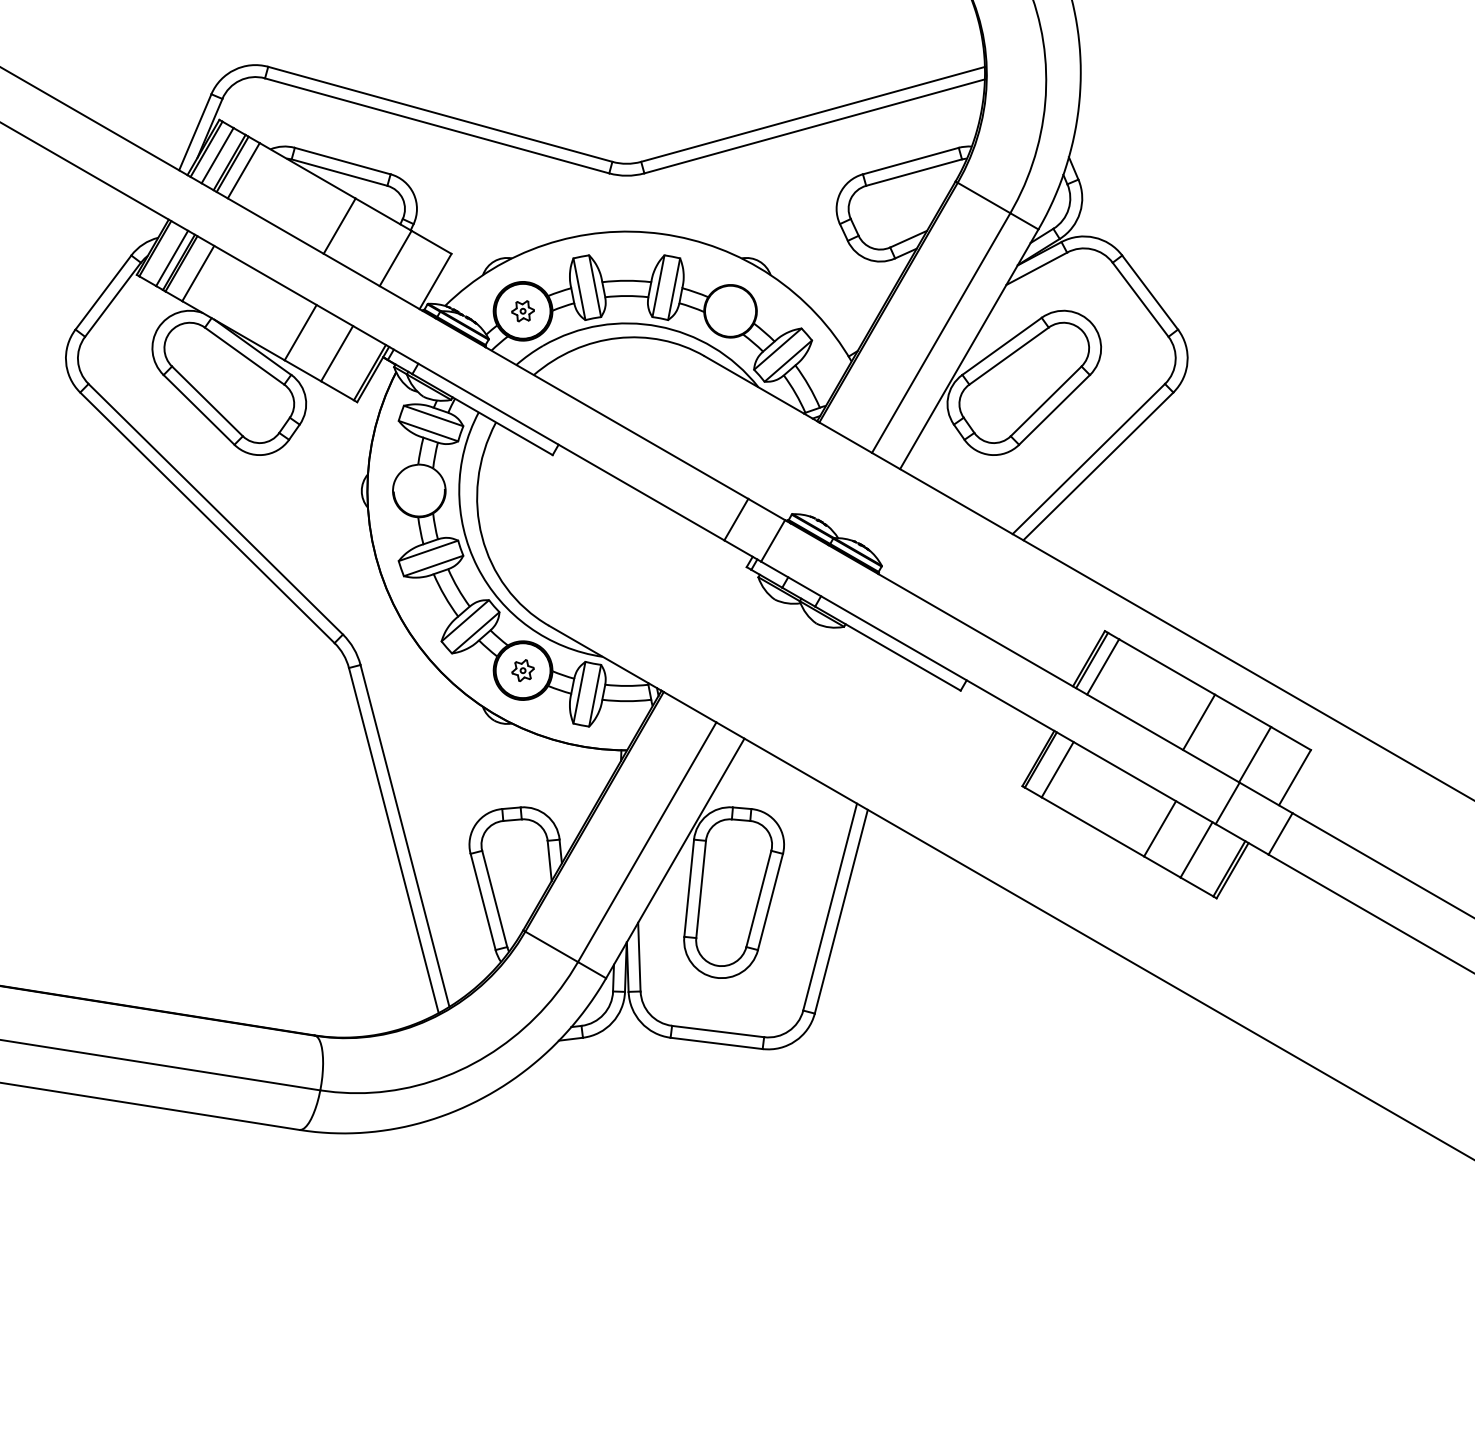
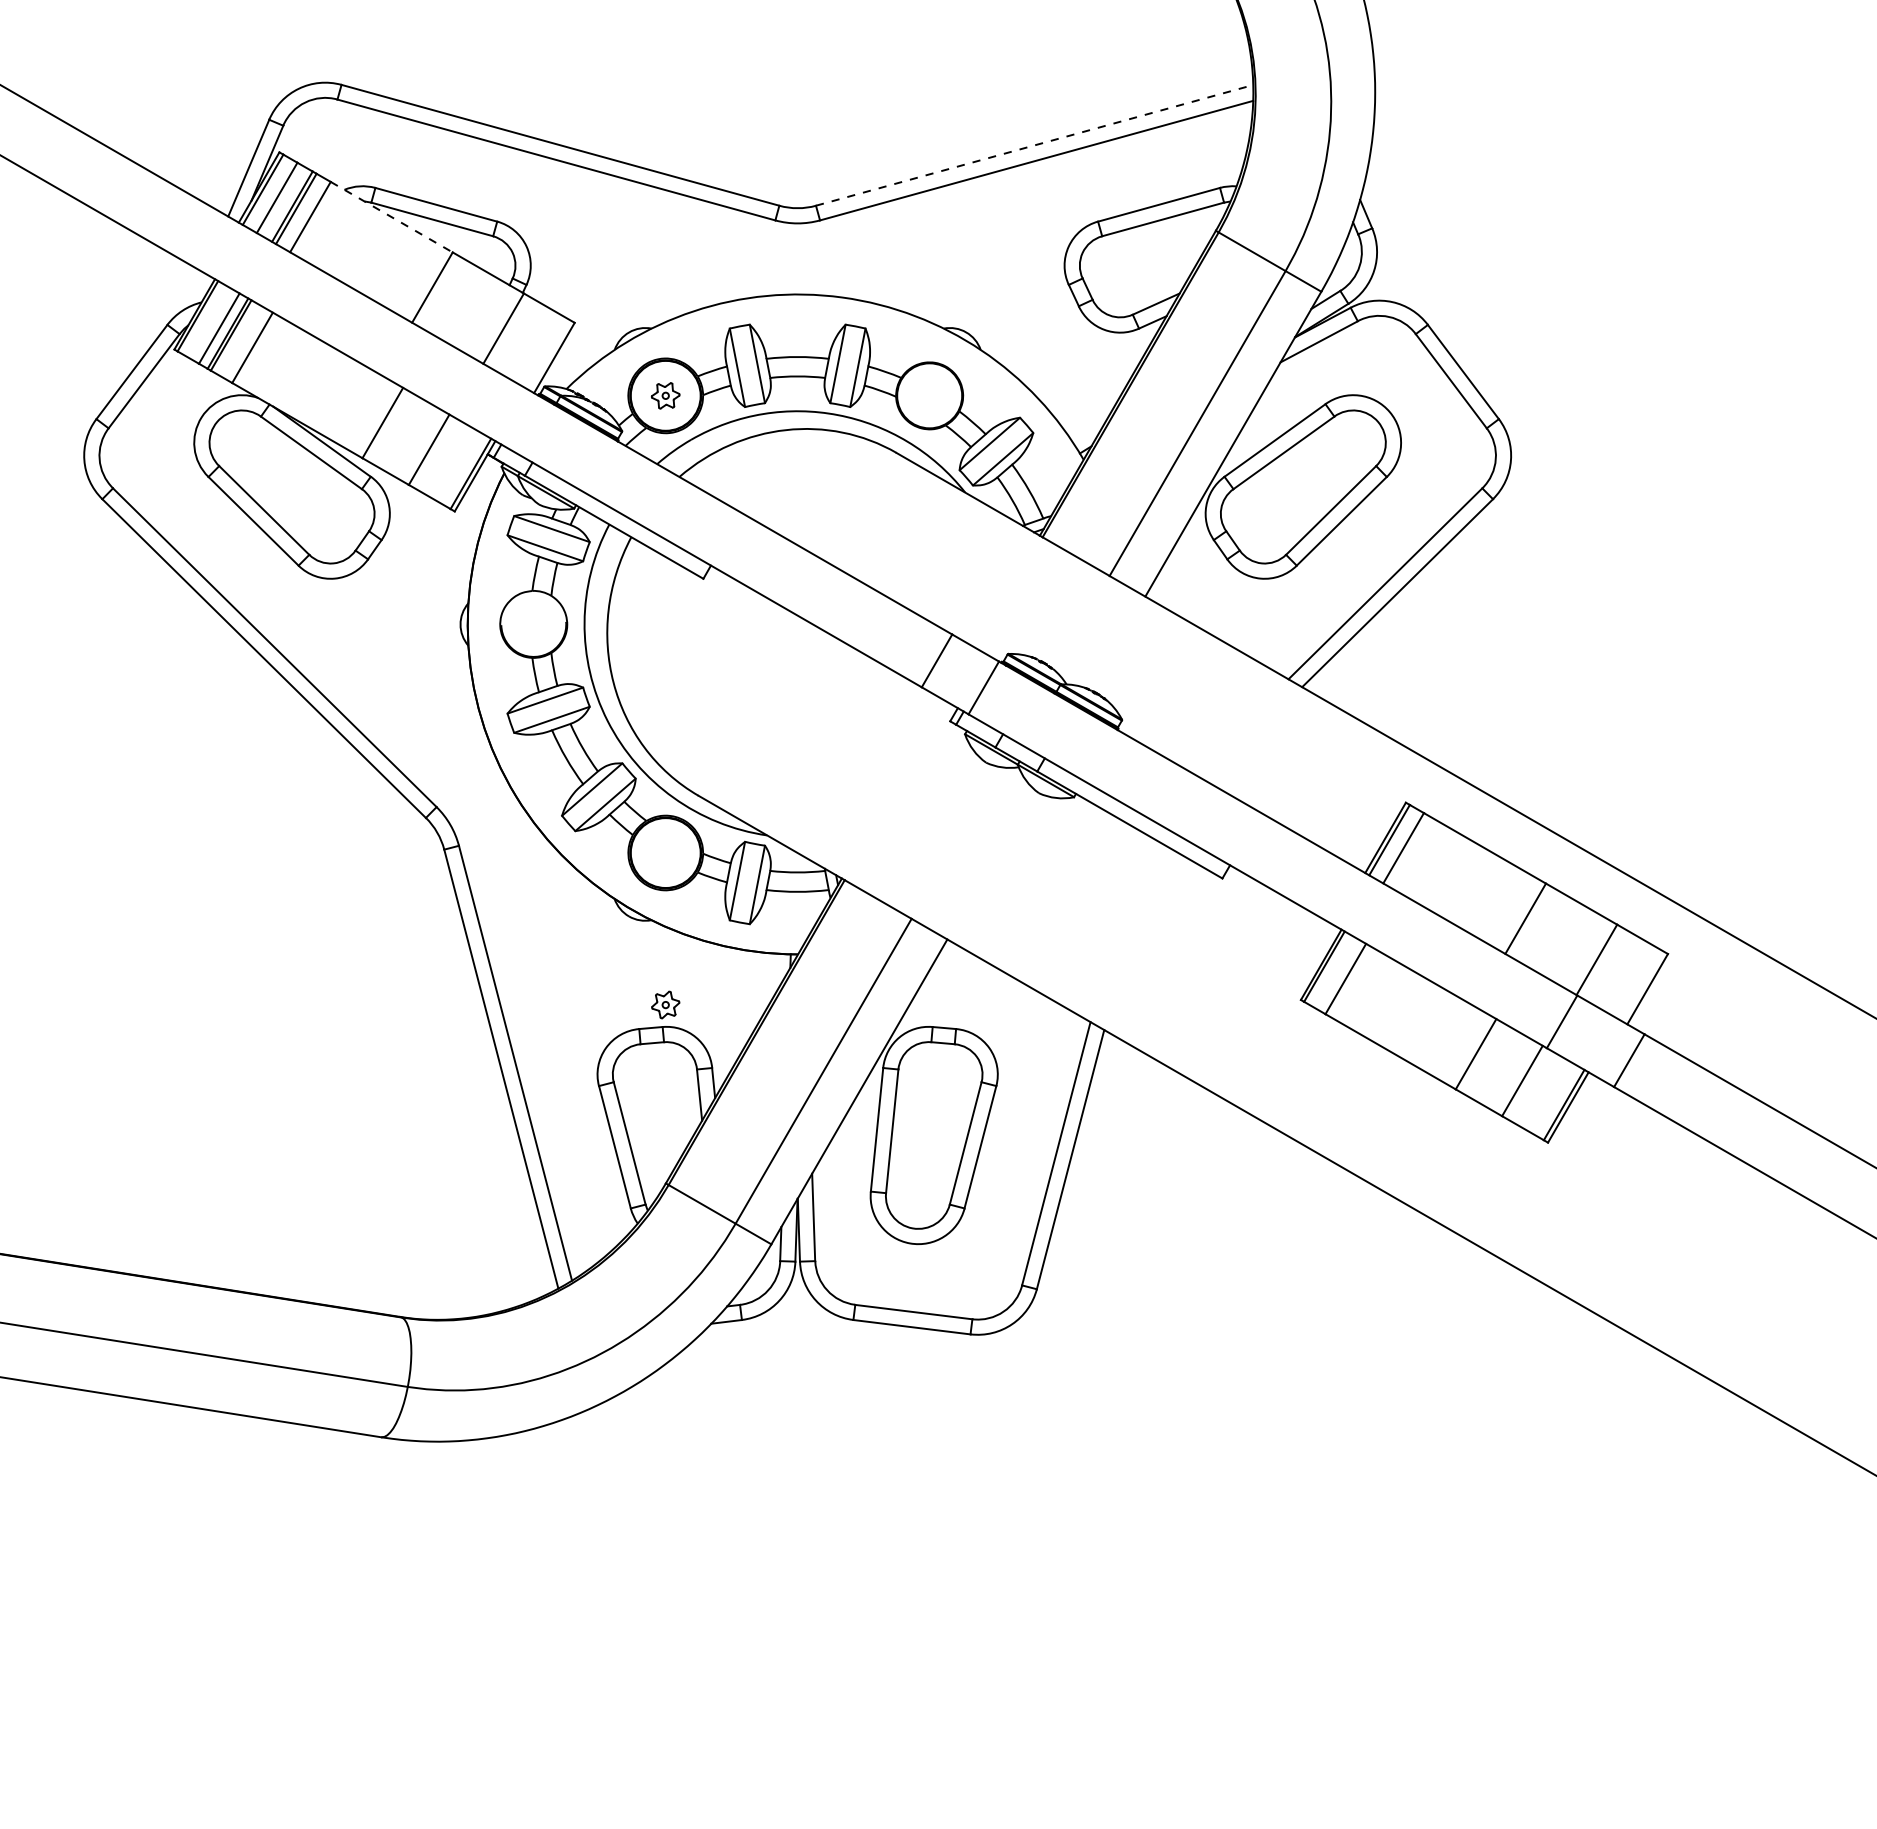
line: (812, 114) -> (1034, 145), solid -> dashed
line: (308, 171) -> (392, 217), solid -> dashed
part: (522, 670) -> (665, 1004), moved

